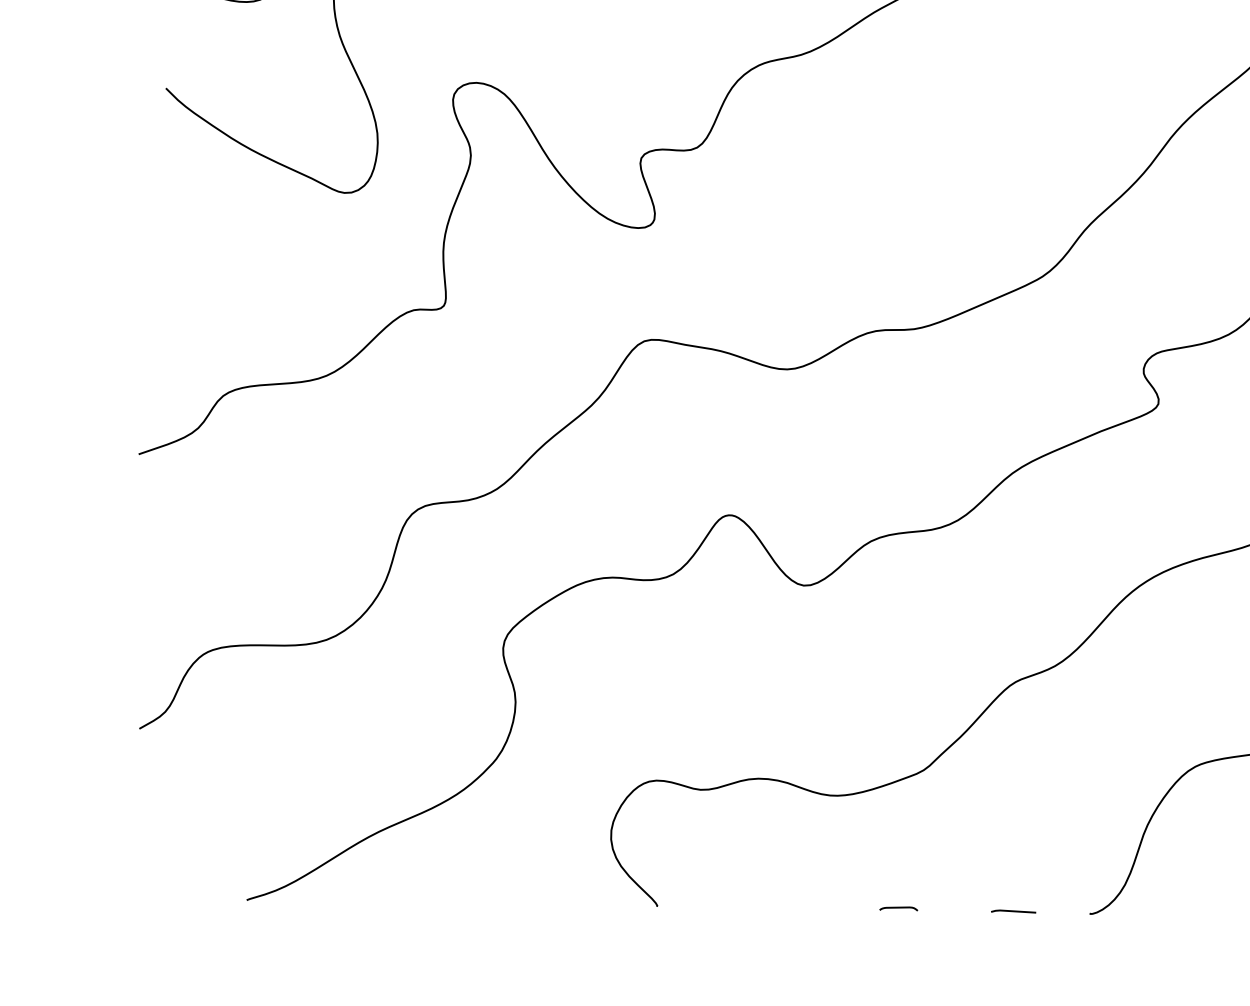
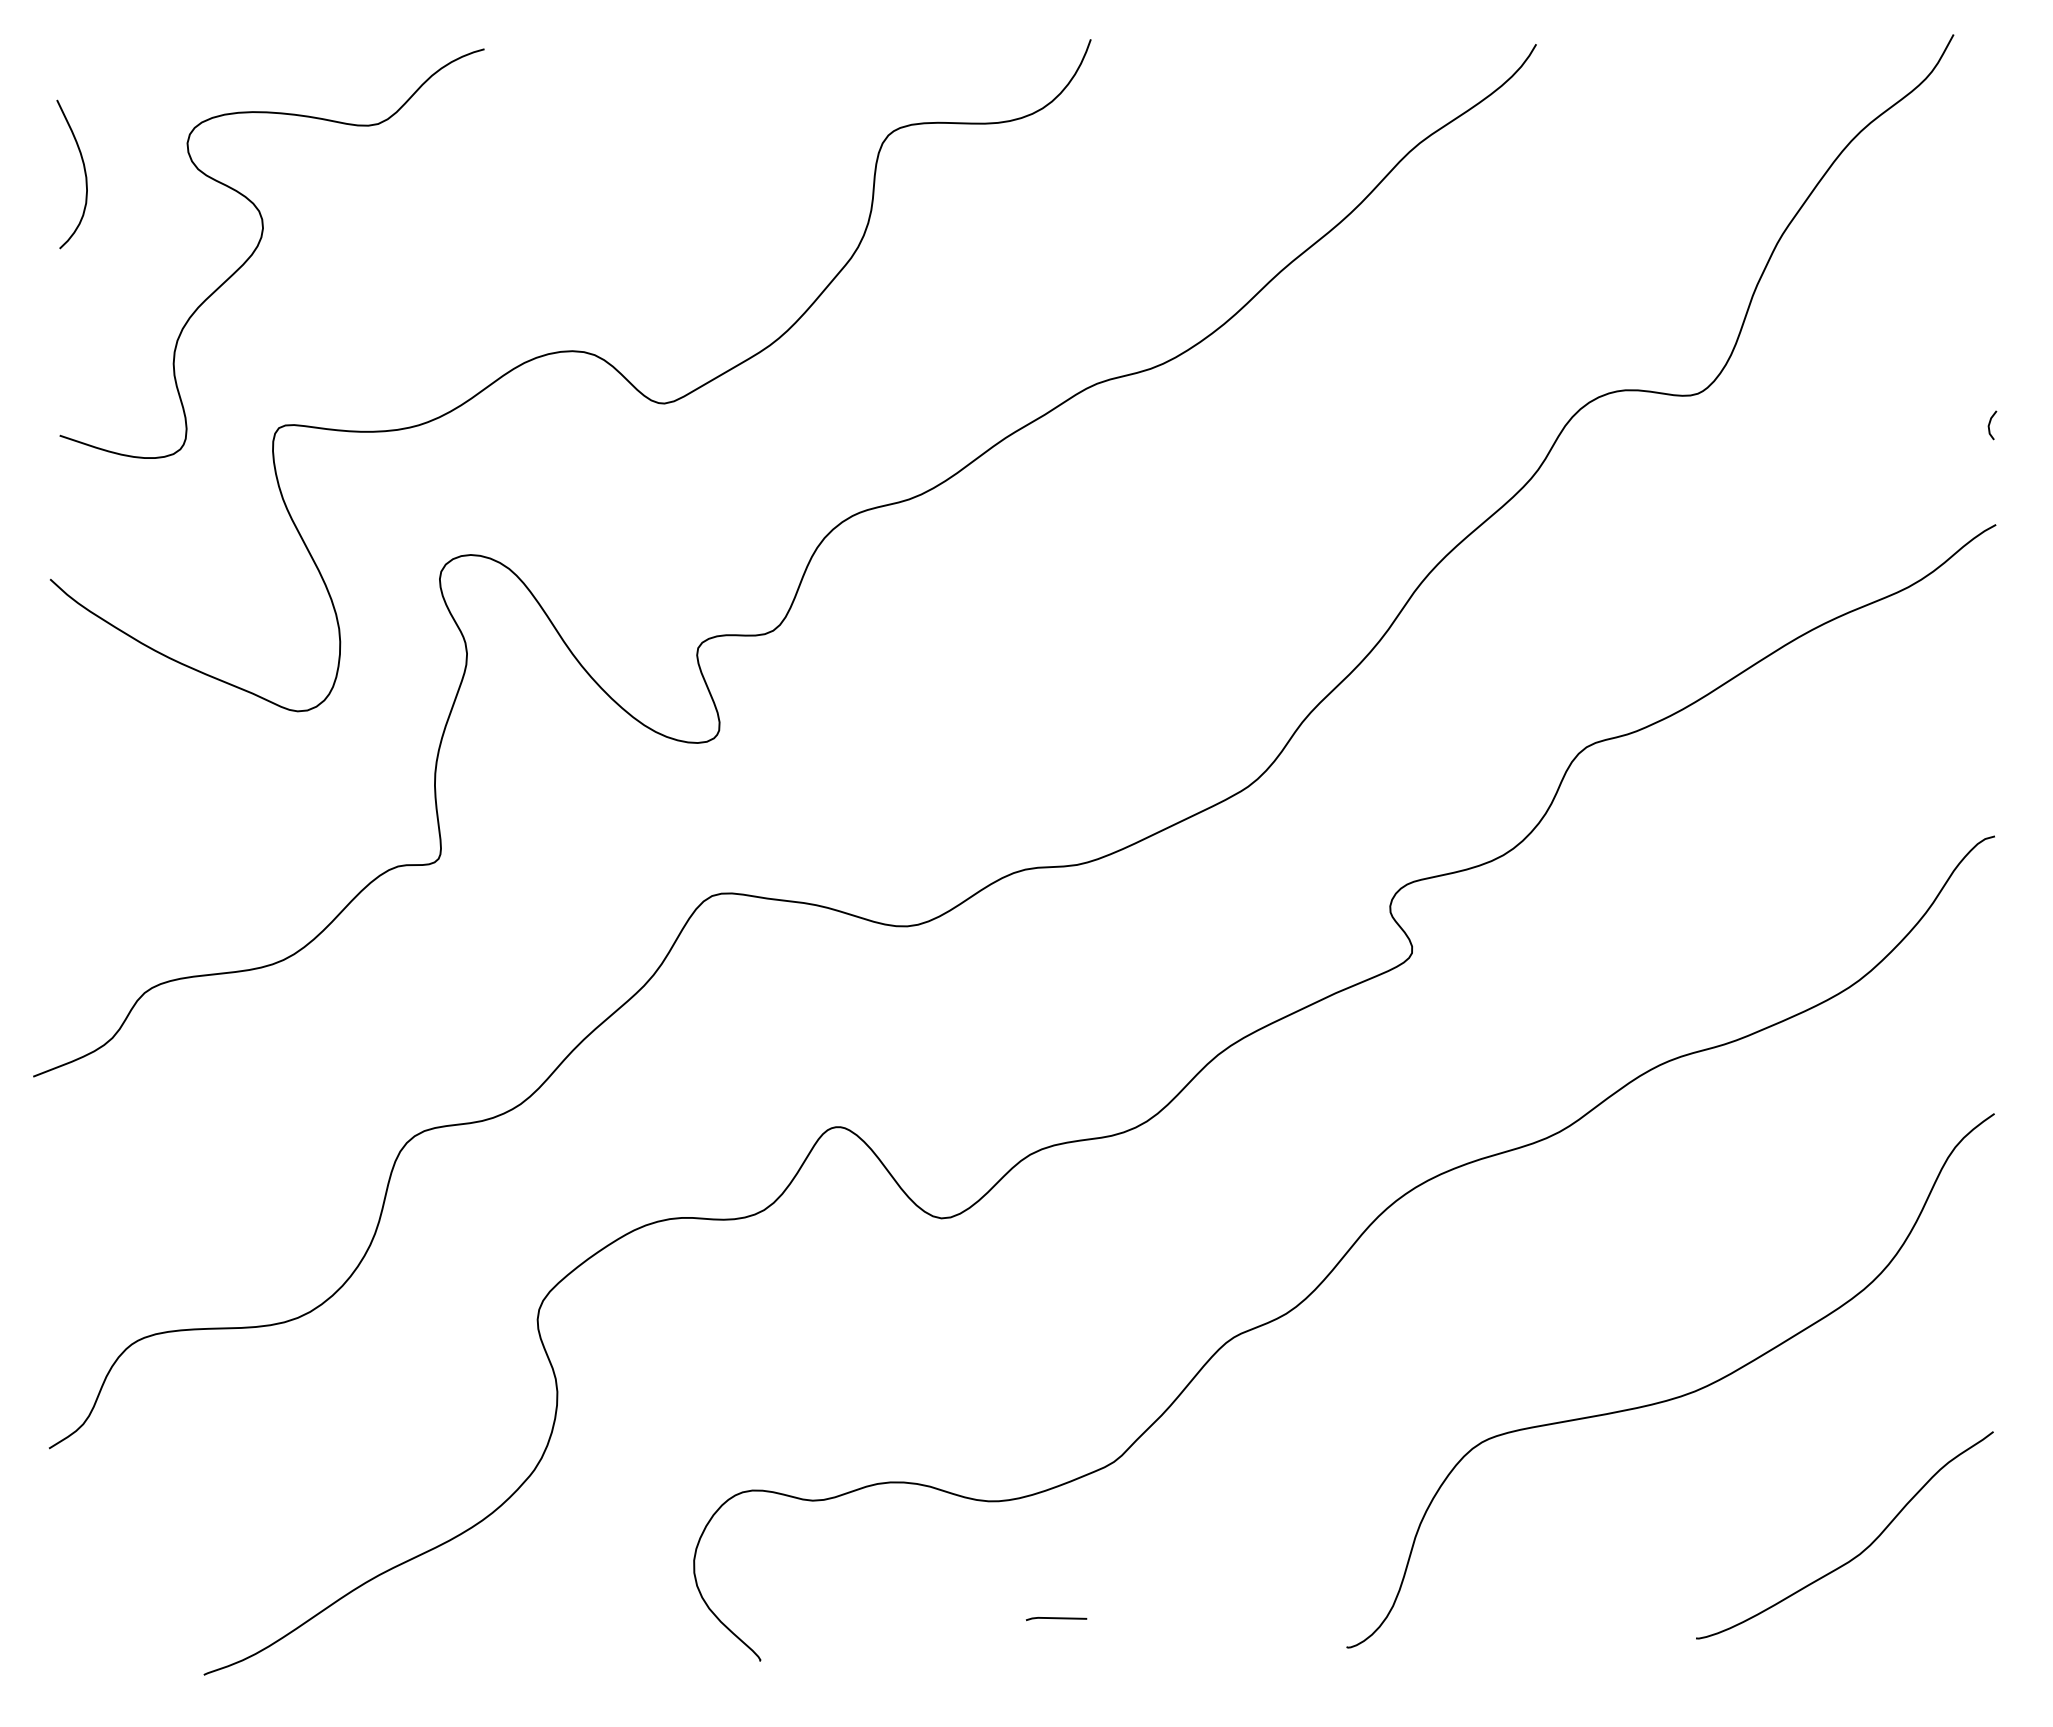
curve: (898, 908) -> (1087, 1650), removed
line: (1013, 911) -> (1056, 1618), moved

